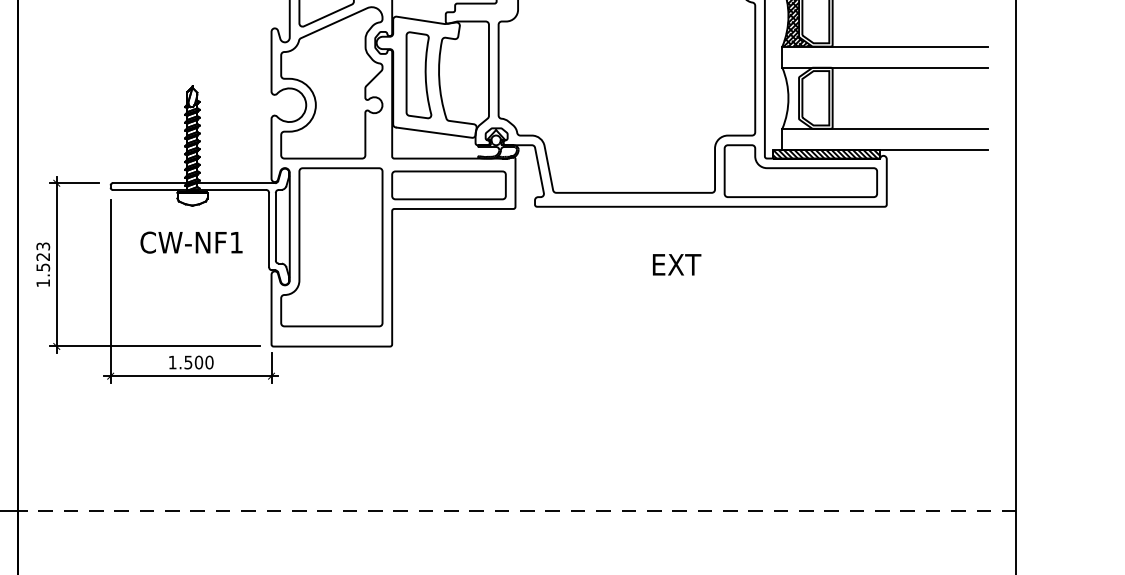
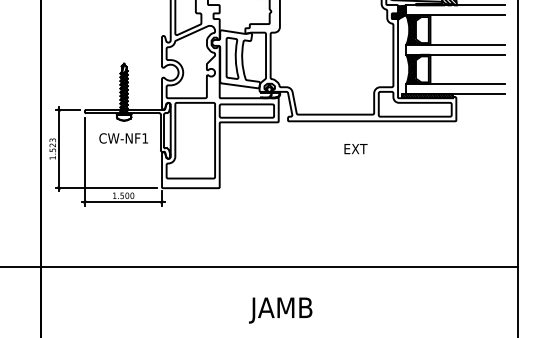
hatch: (797, 98) -> (413, 69), added
line: (517, 510) -> (279, 266), dashed -> solid

